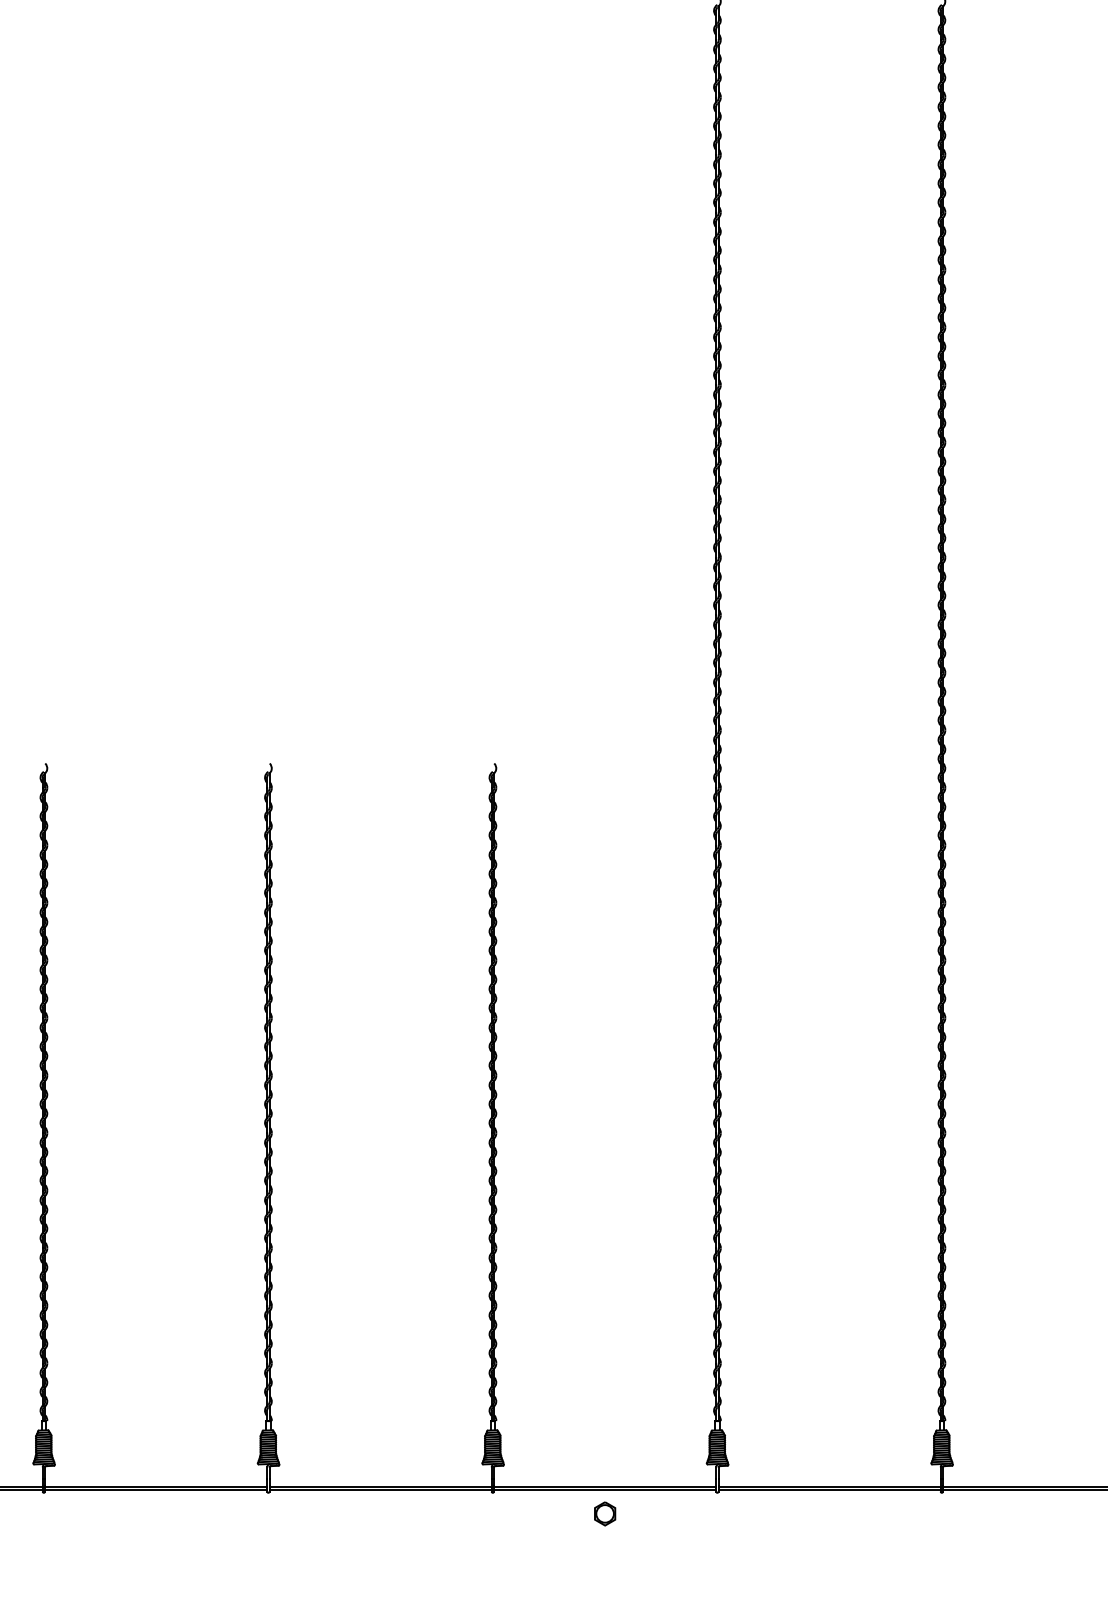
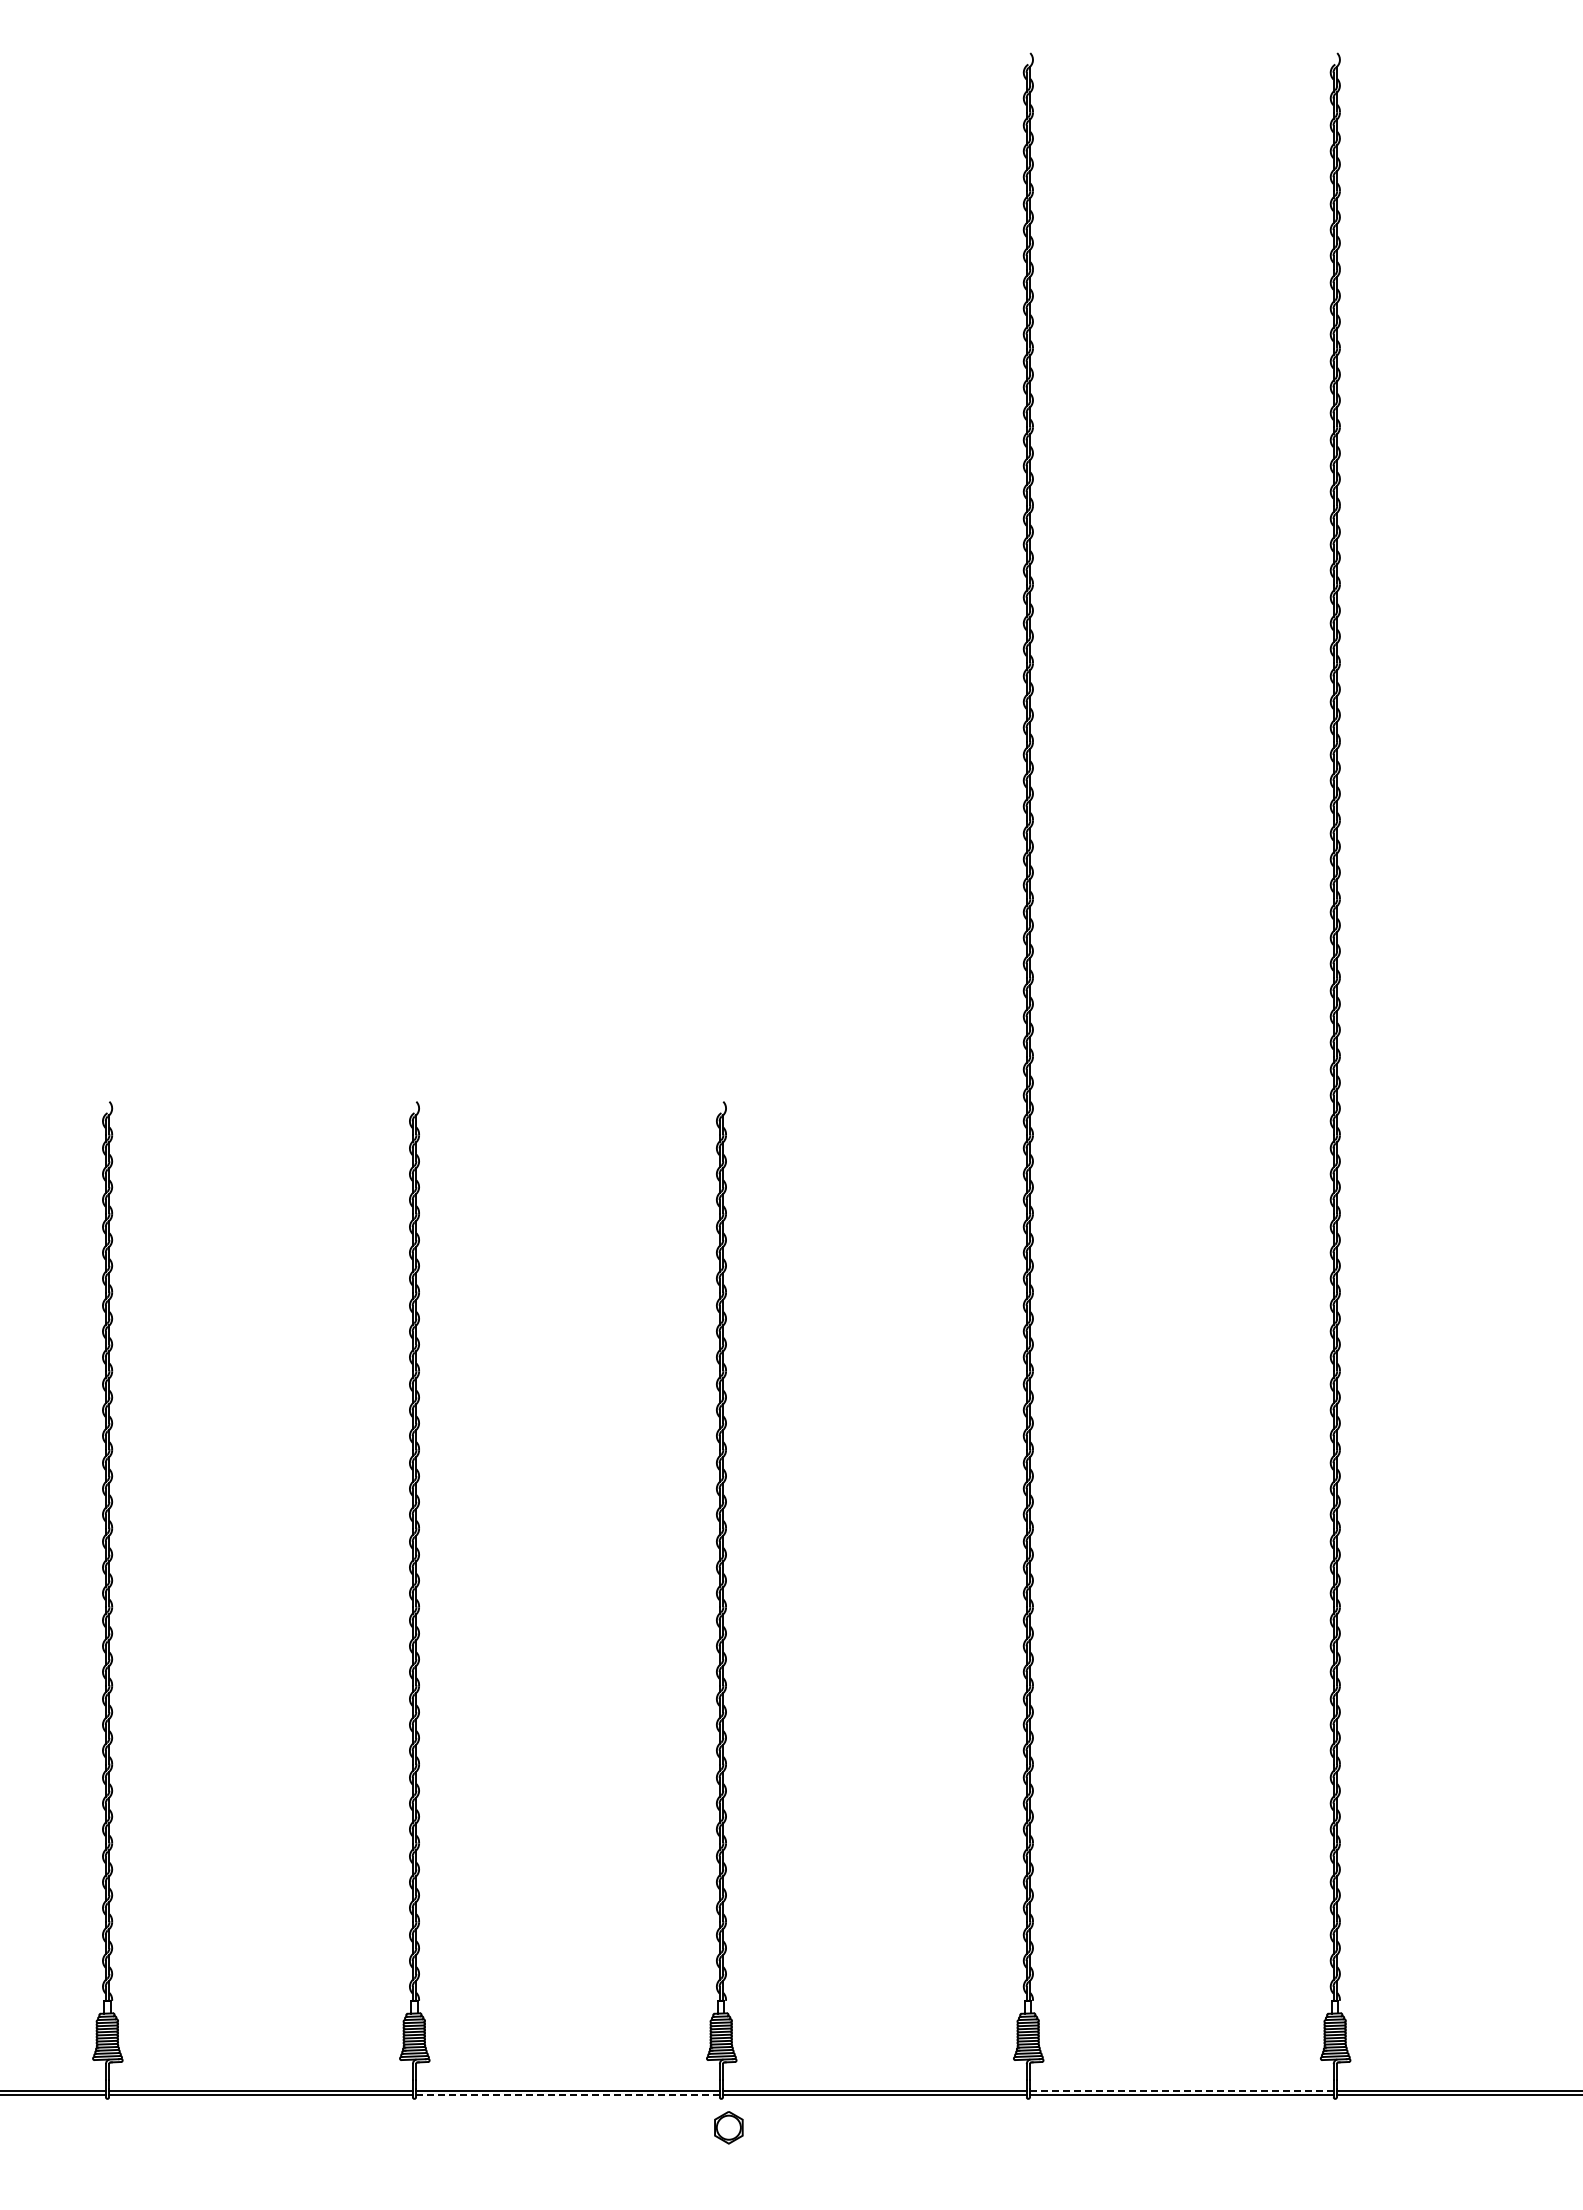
line: (829, 1486) -> (1181, 2090), solid -> dashed
line: (380, 1490) -> (567, 2095), solid -> dashed
part: (604, 1513) -> (728, 2127), moved

